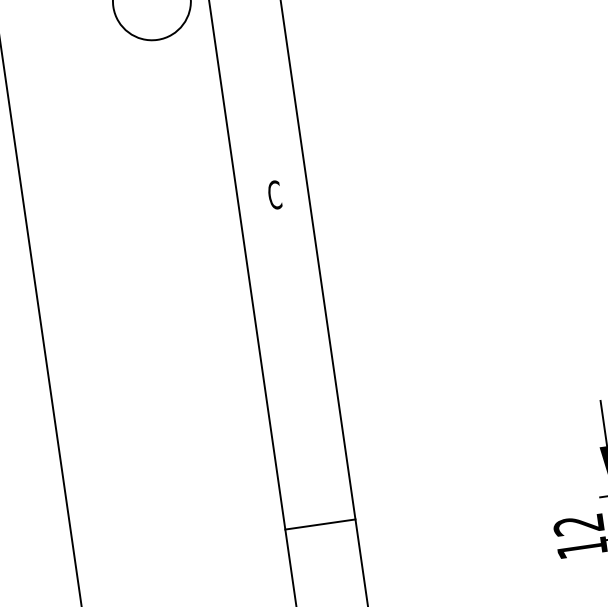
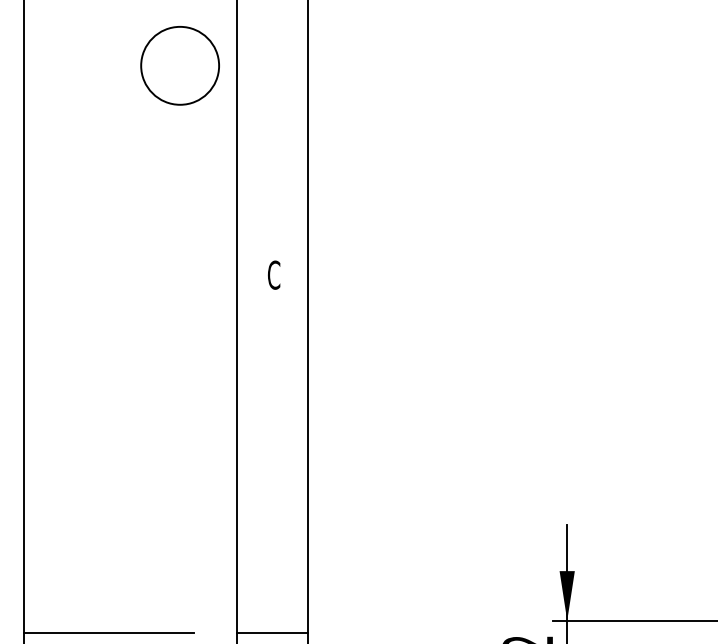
line: (319, 524) -> (271, 632), moved
line: (162, 572) -> (109, 632), added

